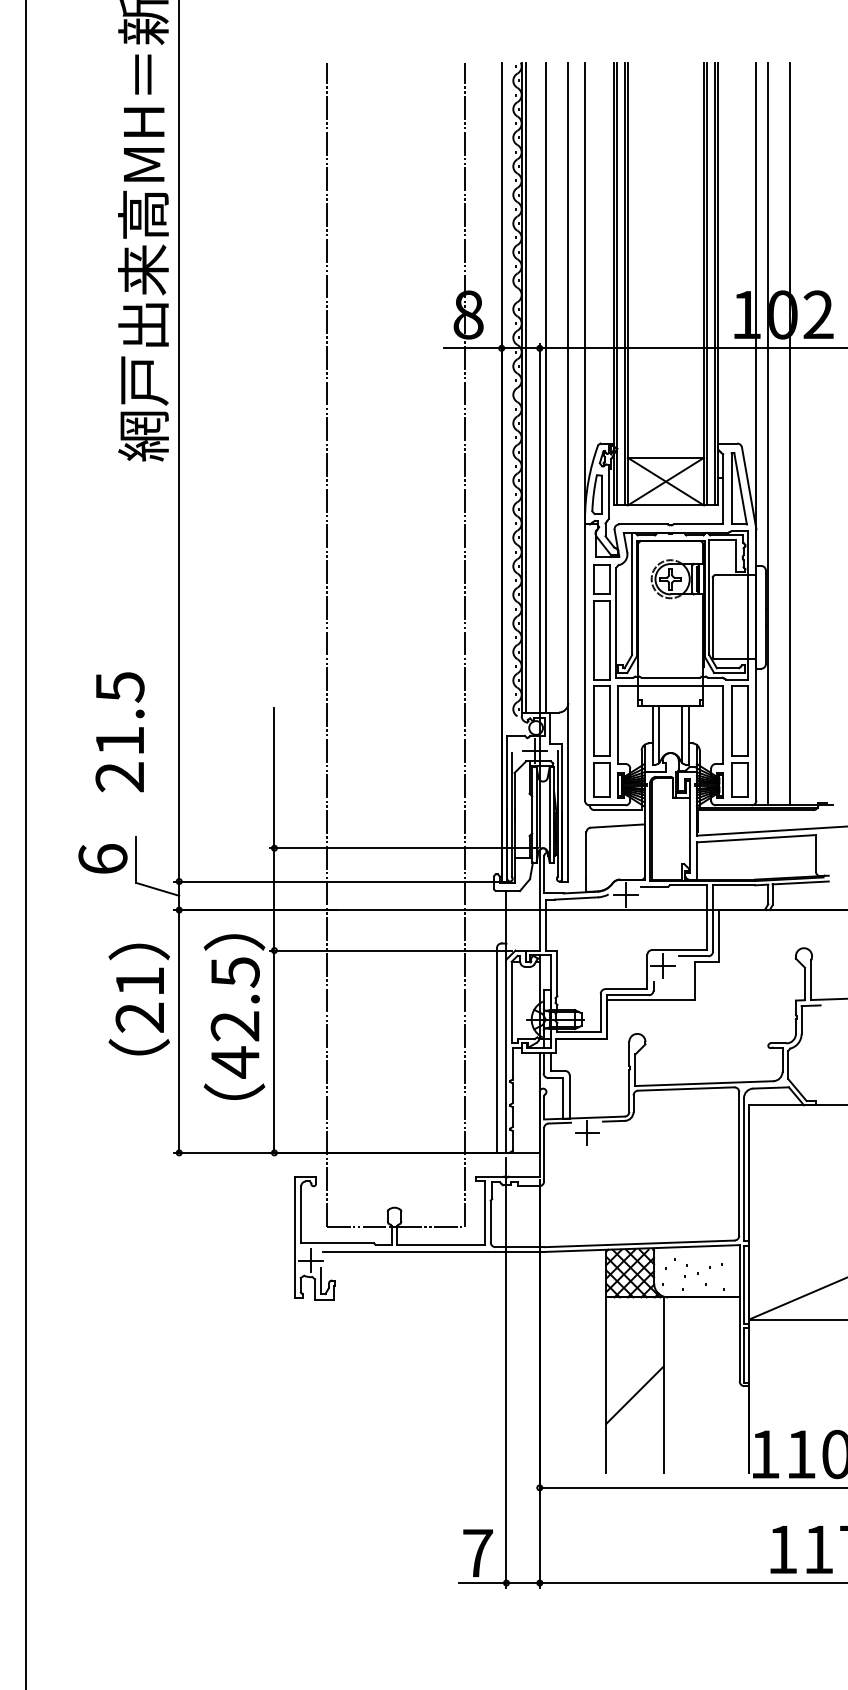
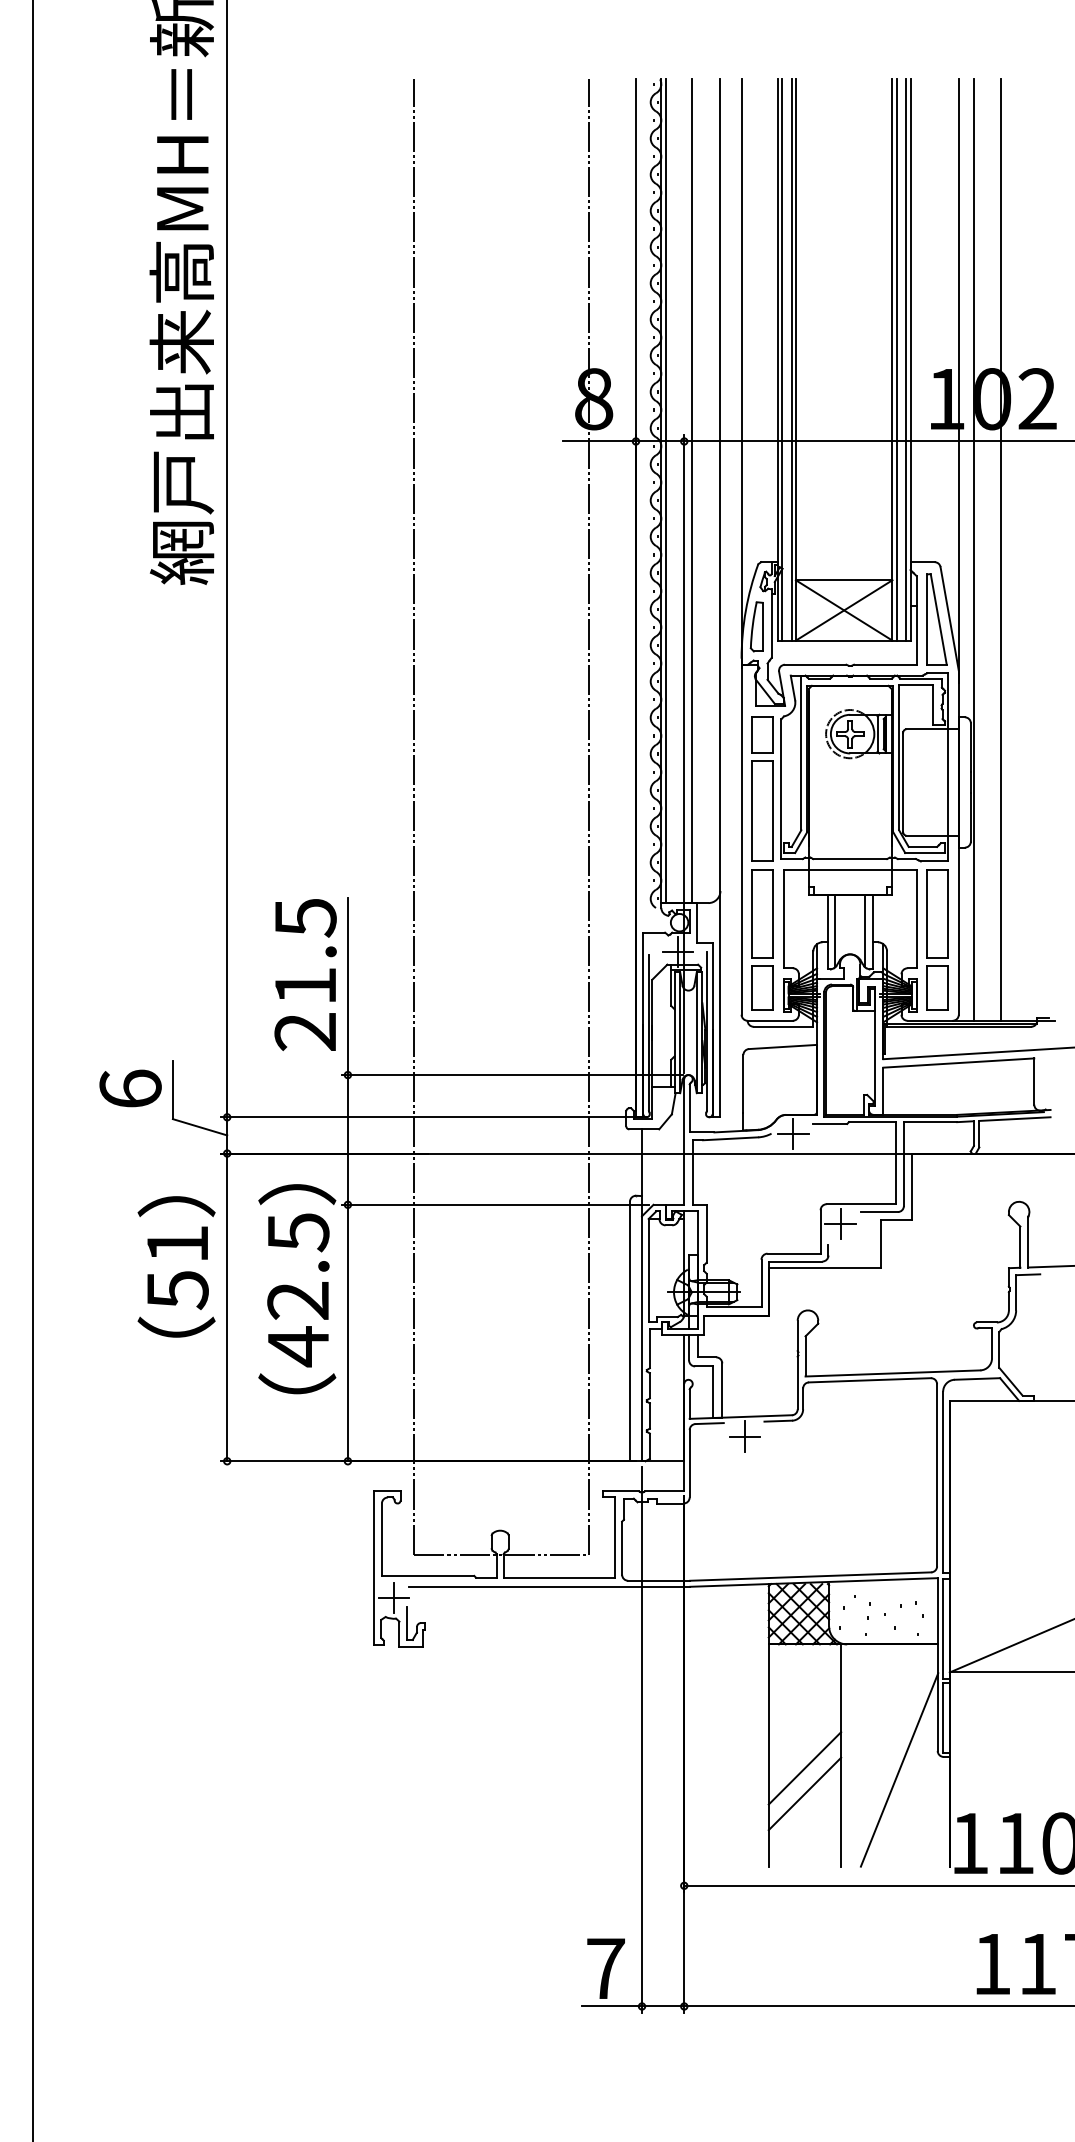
text: (119, 732) -> (304, 975), moved
text: (139, 1017) -> (176, 1289), 21 -> 51
line: (709, 1396) -> (899, 1770), added
line: (634, 1414) -> (804, 1792), added

